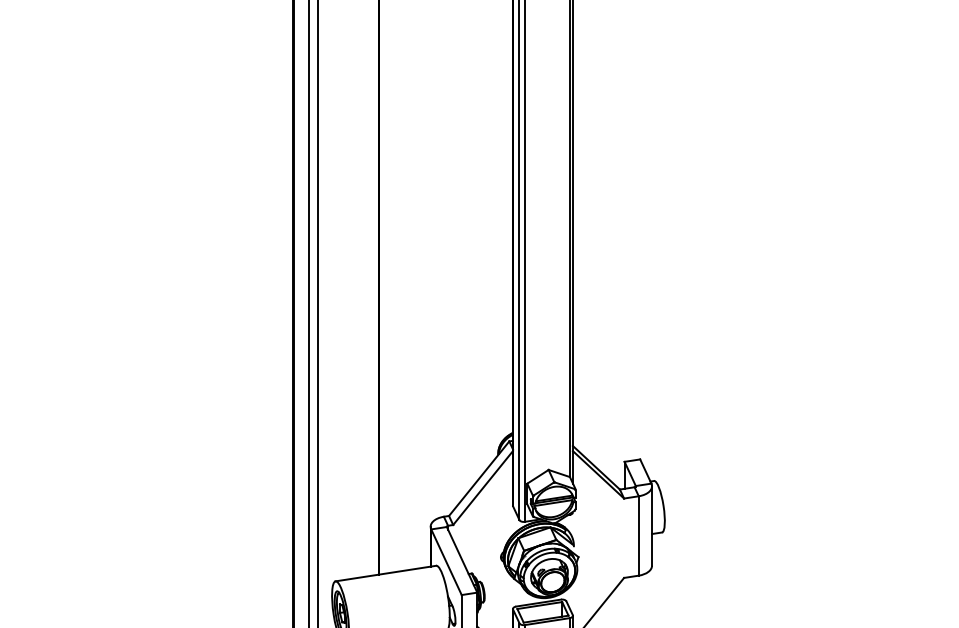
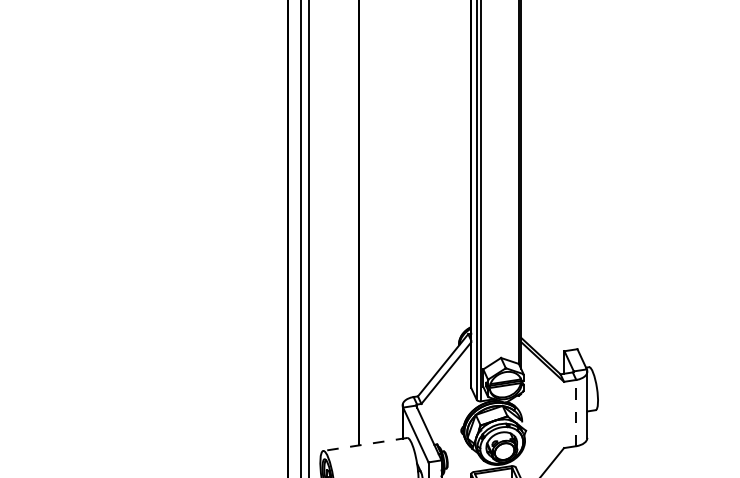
line: (638, 535) -> (576, 412), solid -> dashed
line: (385, 573) -> (364, 444), solid -> dashed

